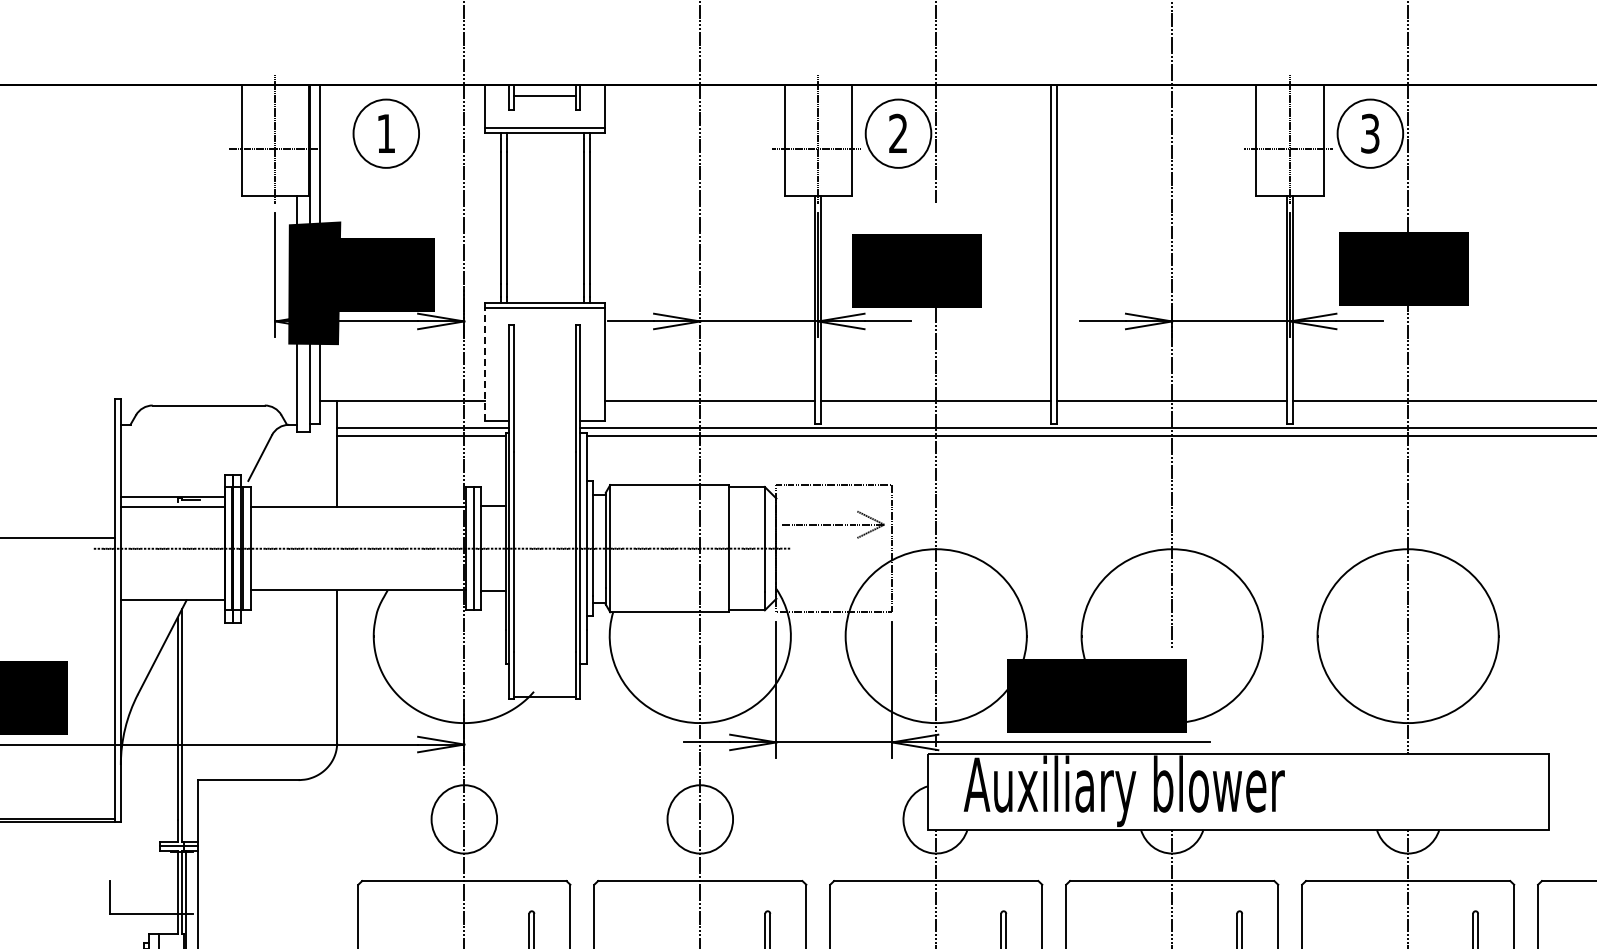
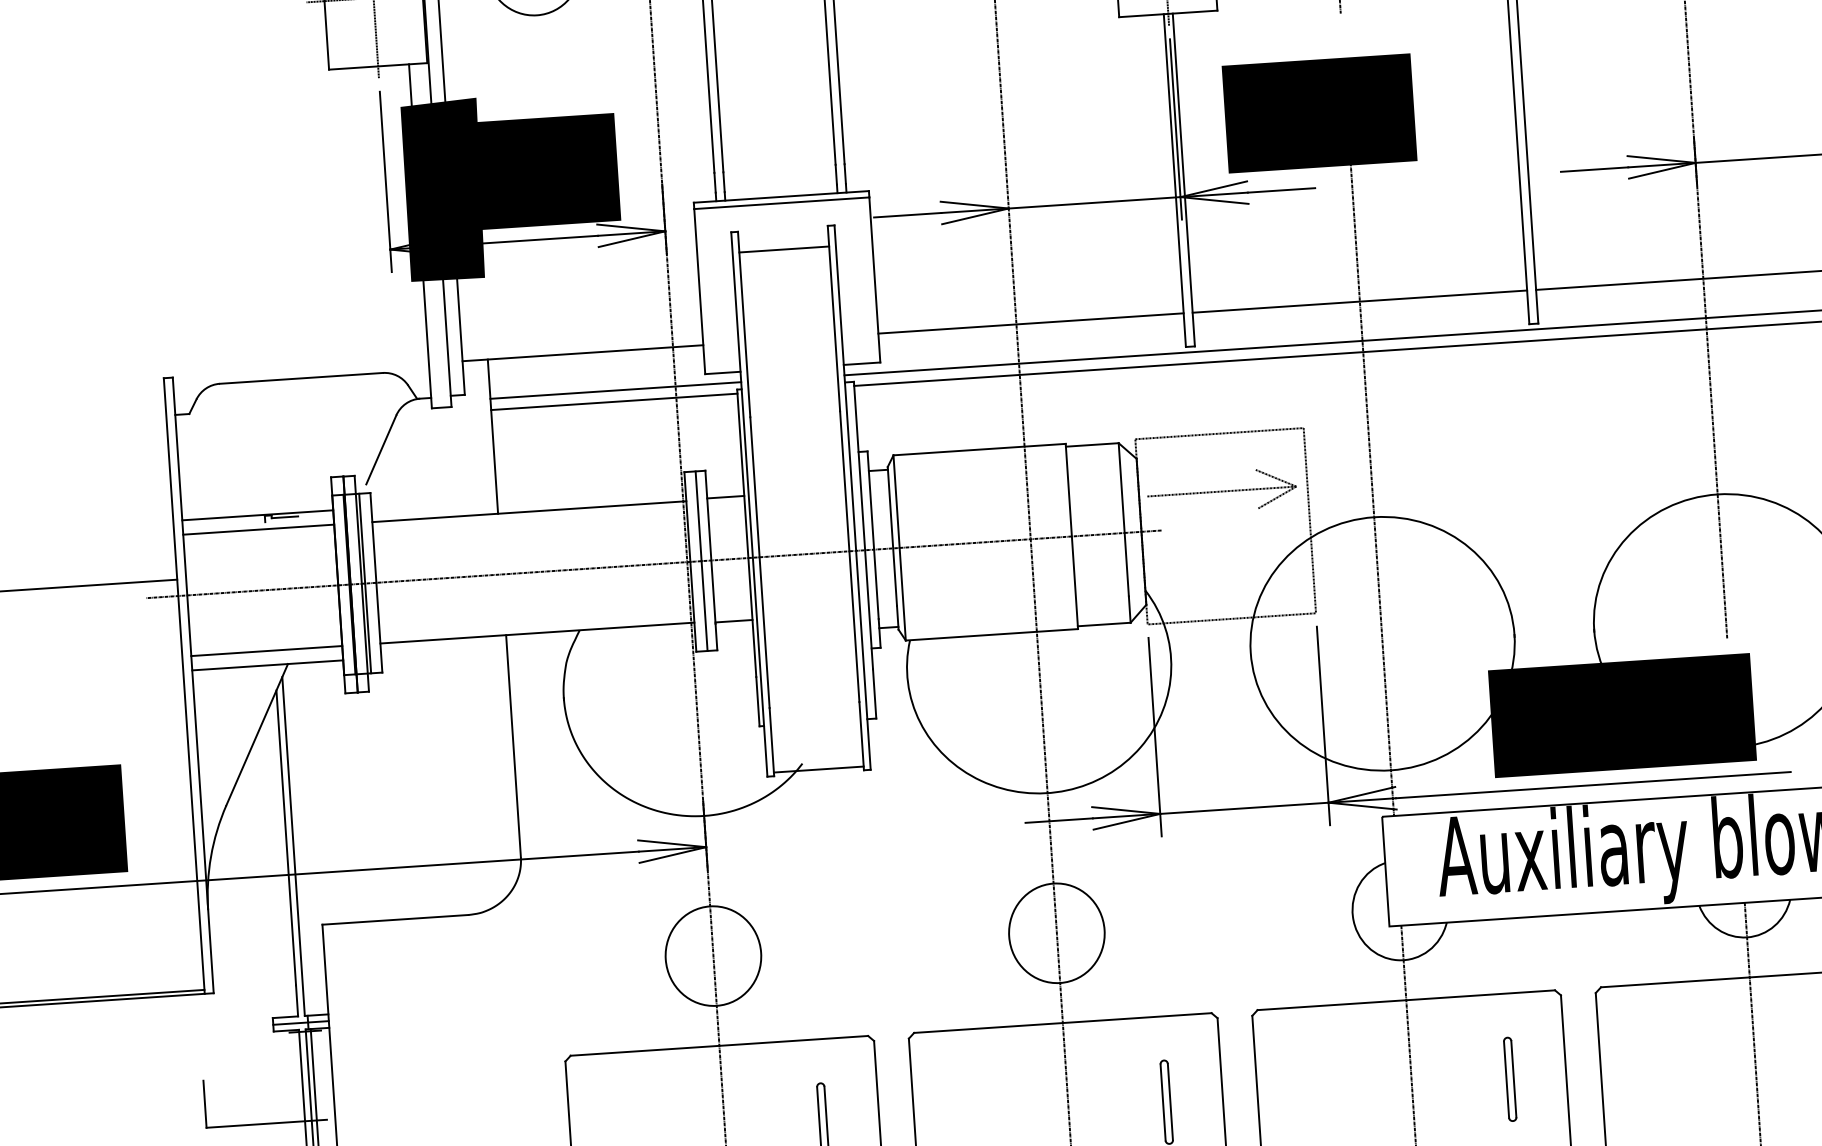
line: (544, 339) -> (783, 249), added
line: (485, 364) -> (700, 291), dashed -> solid
line: (172, 590) -> (266, 651), added

